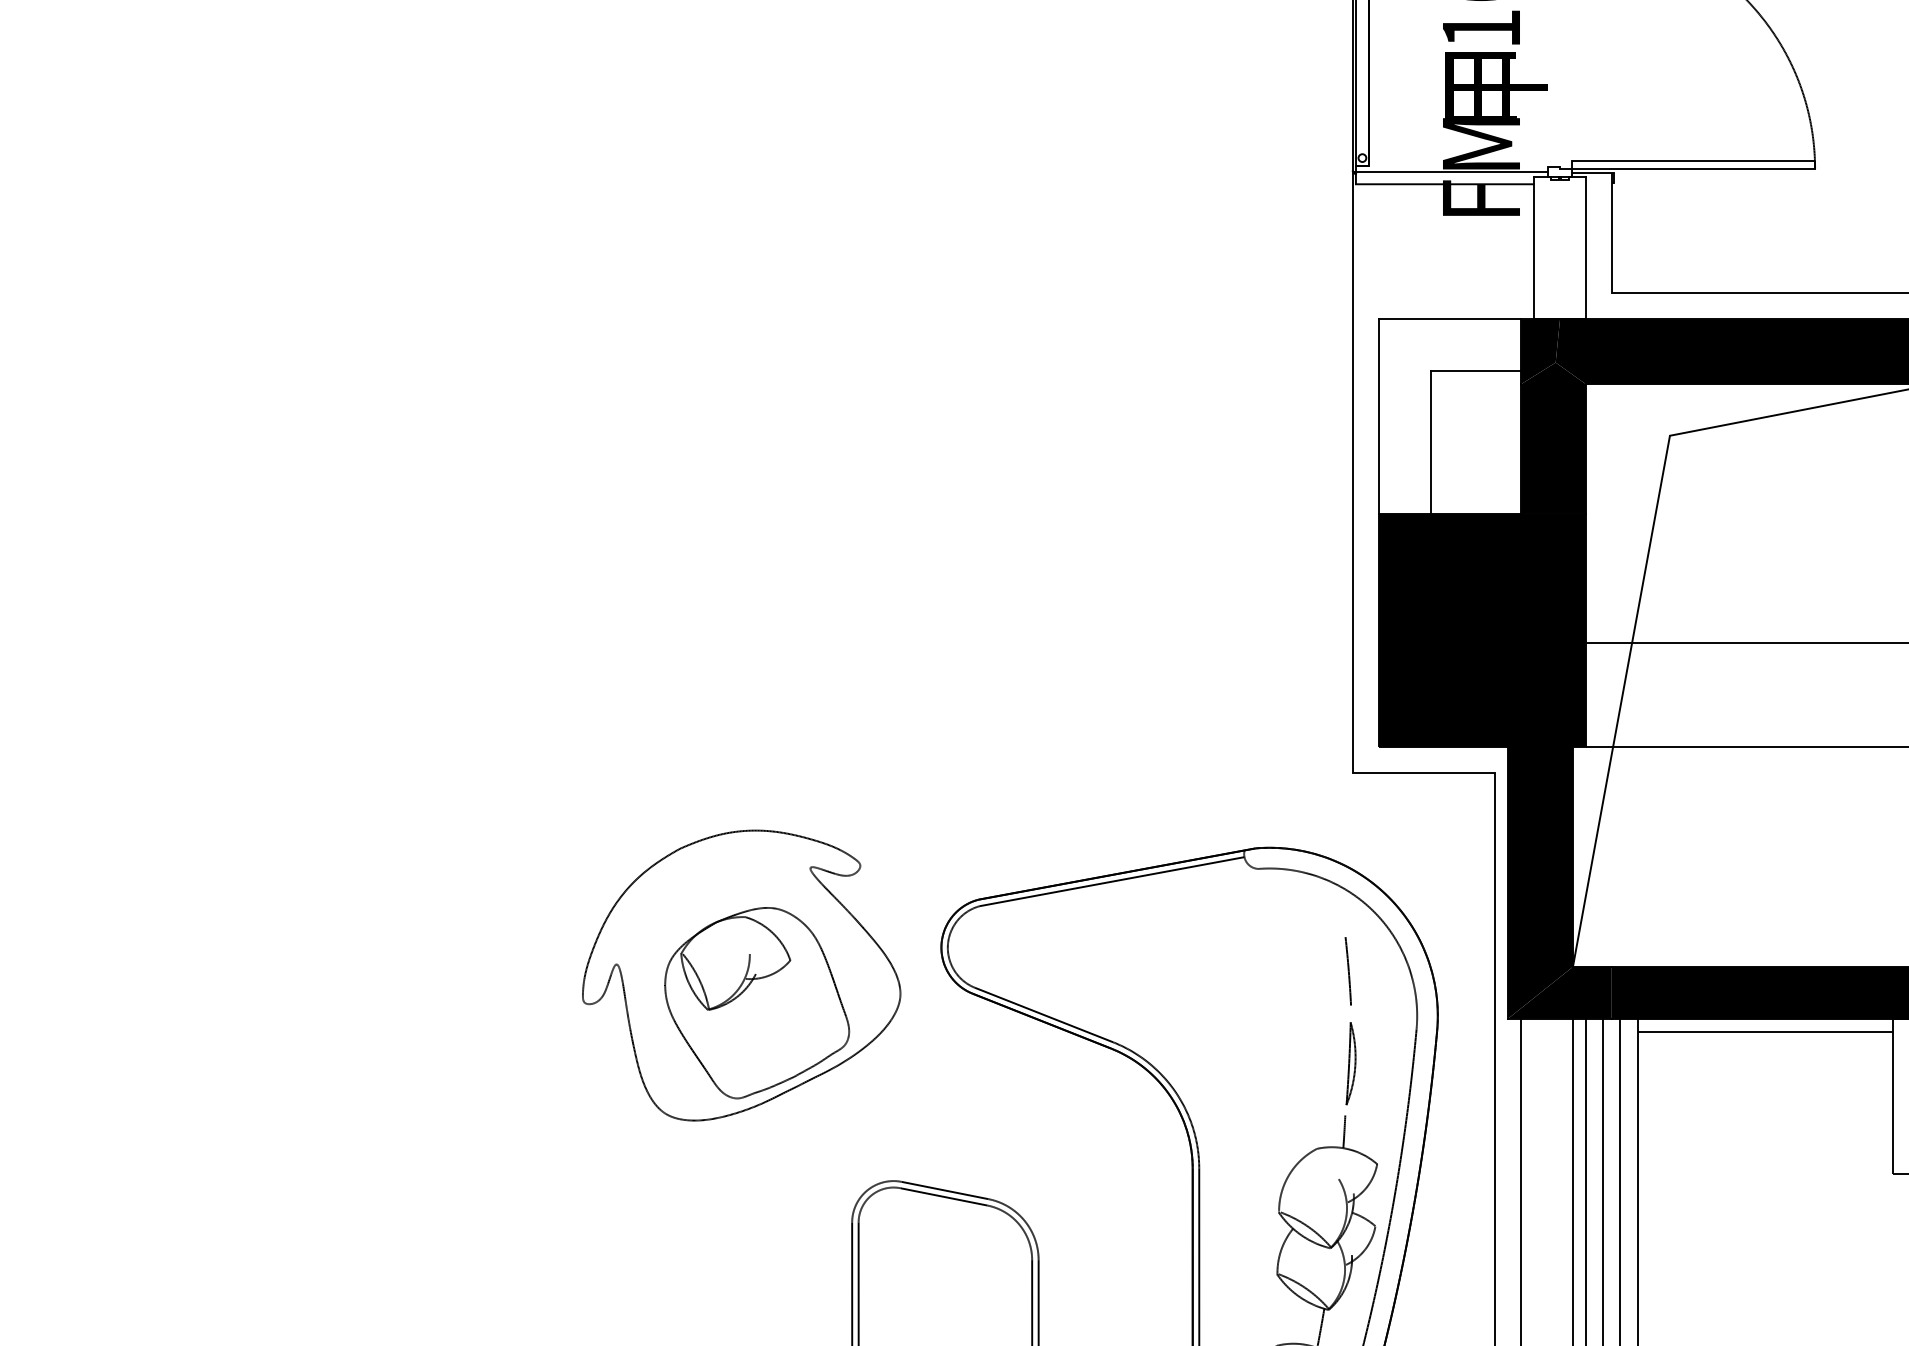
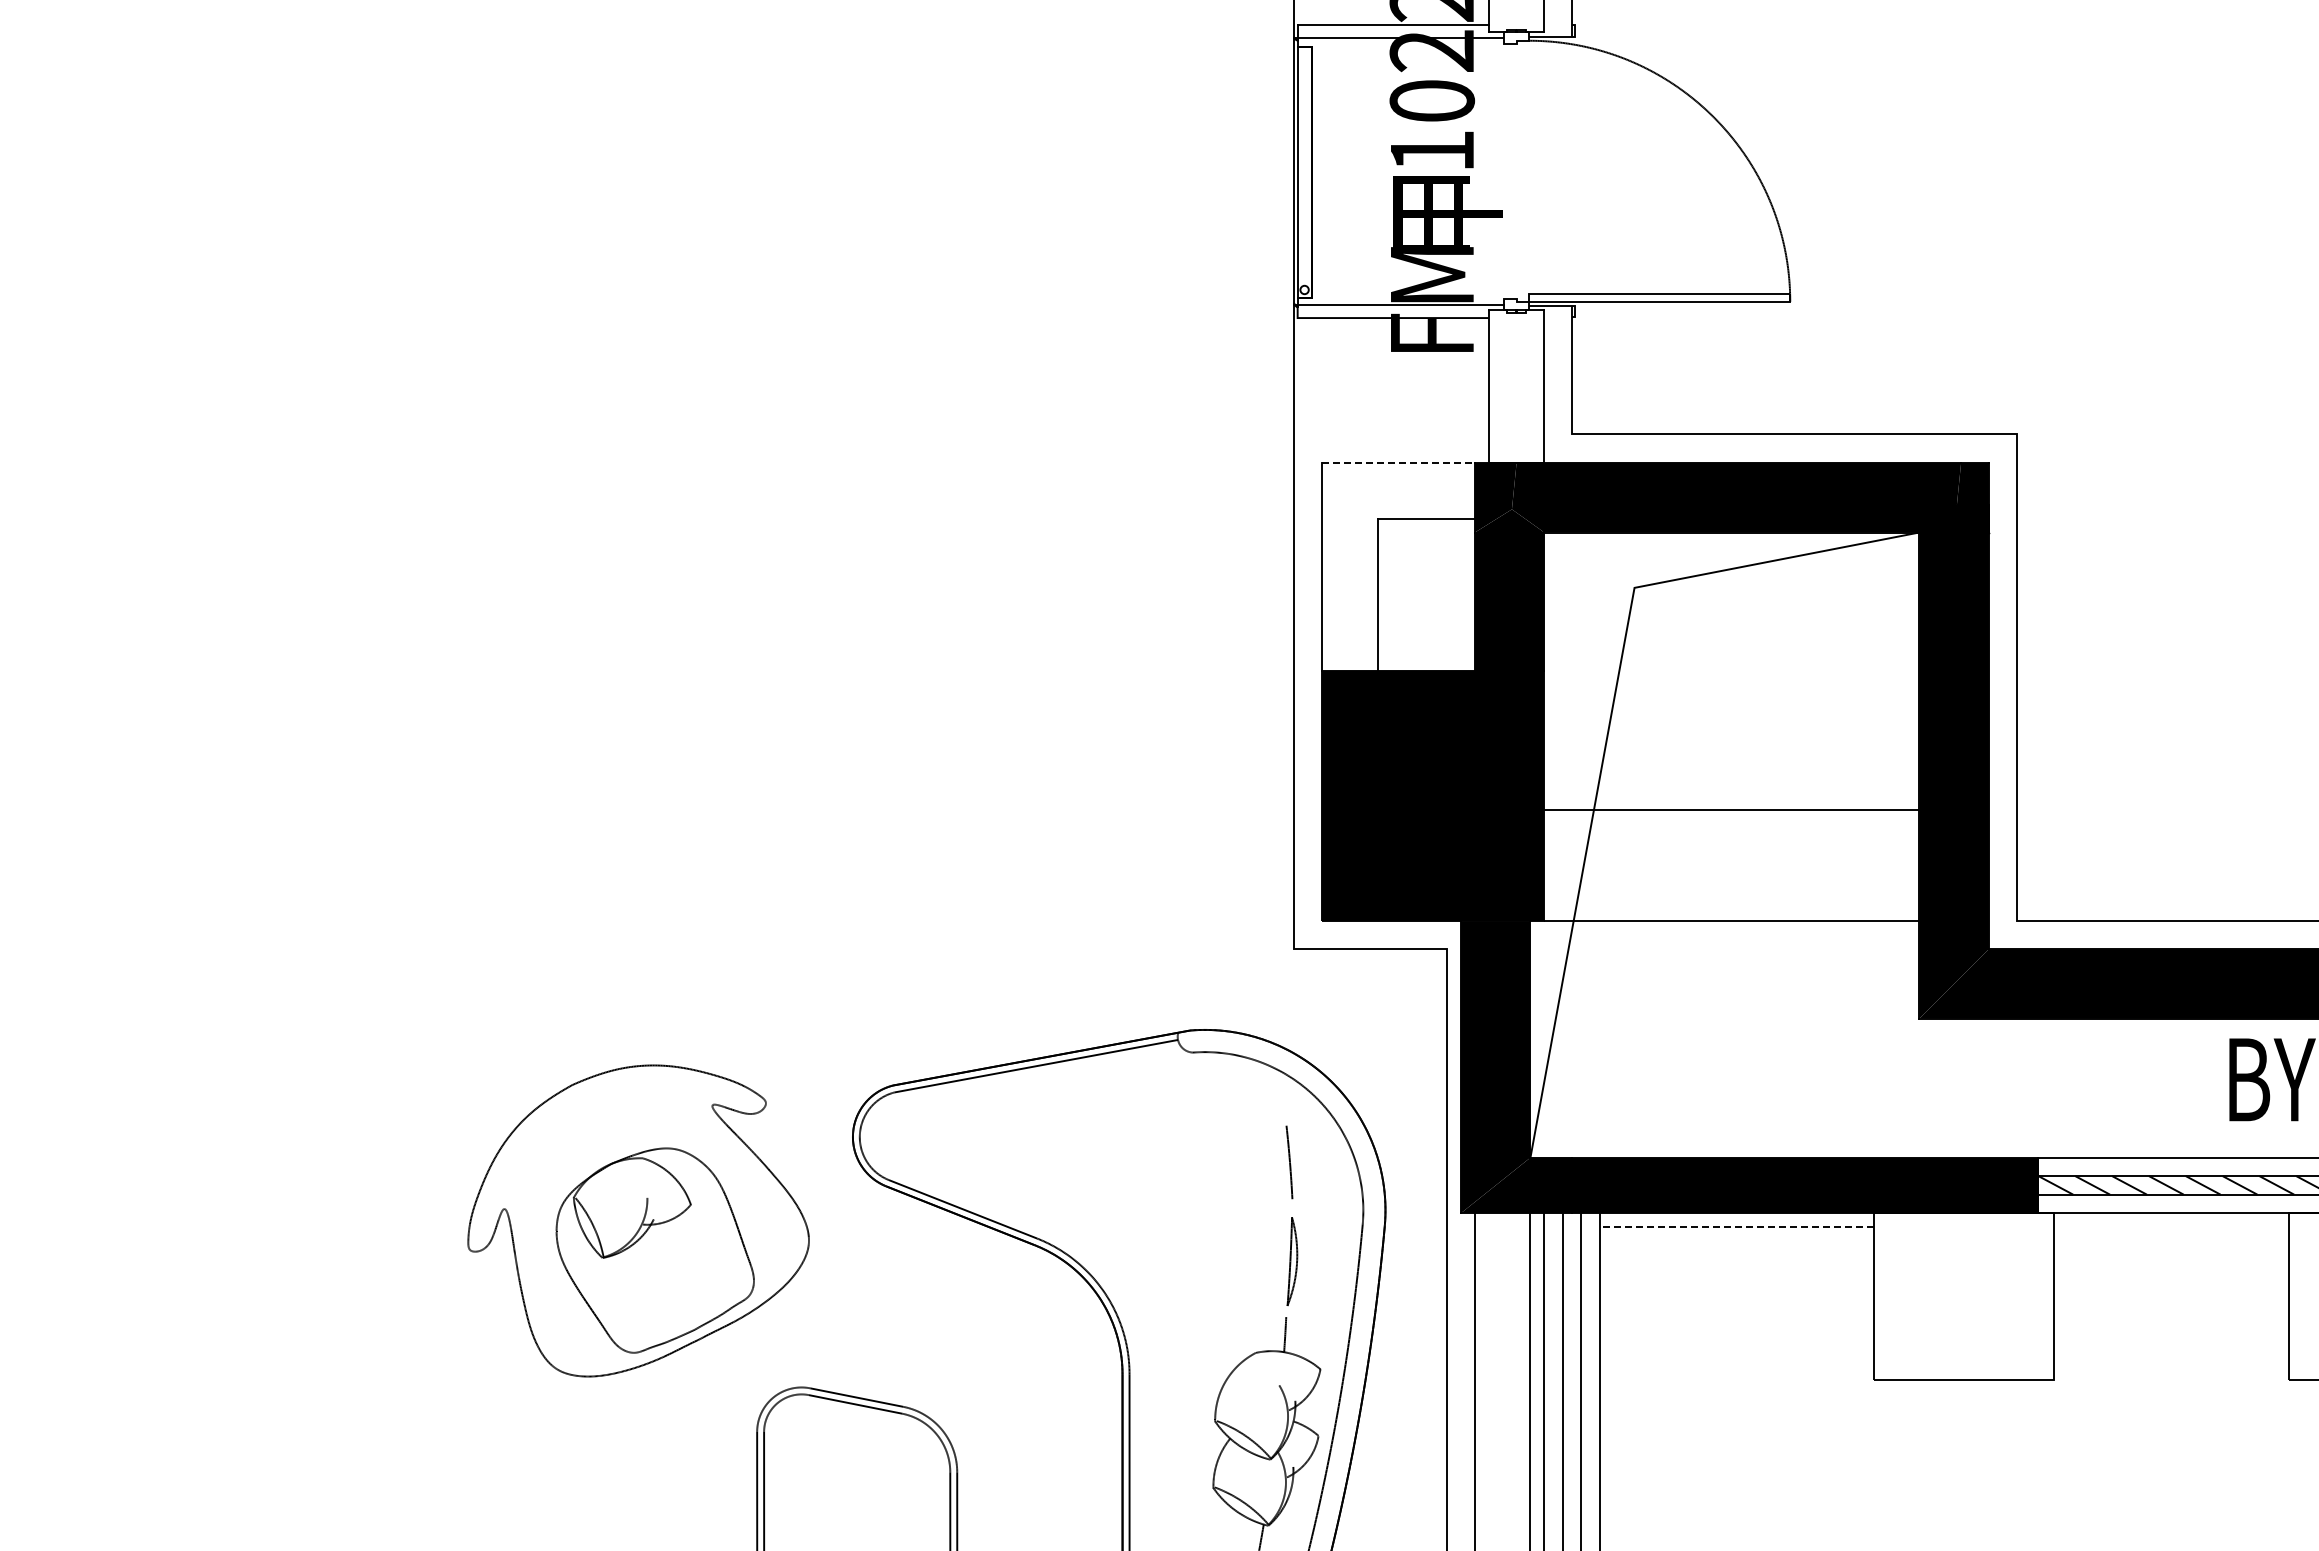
line: (1450, 319) -> (1399, 463), solid -> dashed
part: (741, 975) -> (638, 1220), moved
line: (1764, 1031) -> (1736, 1227), solid -> dashed

